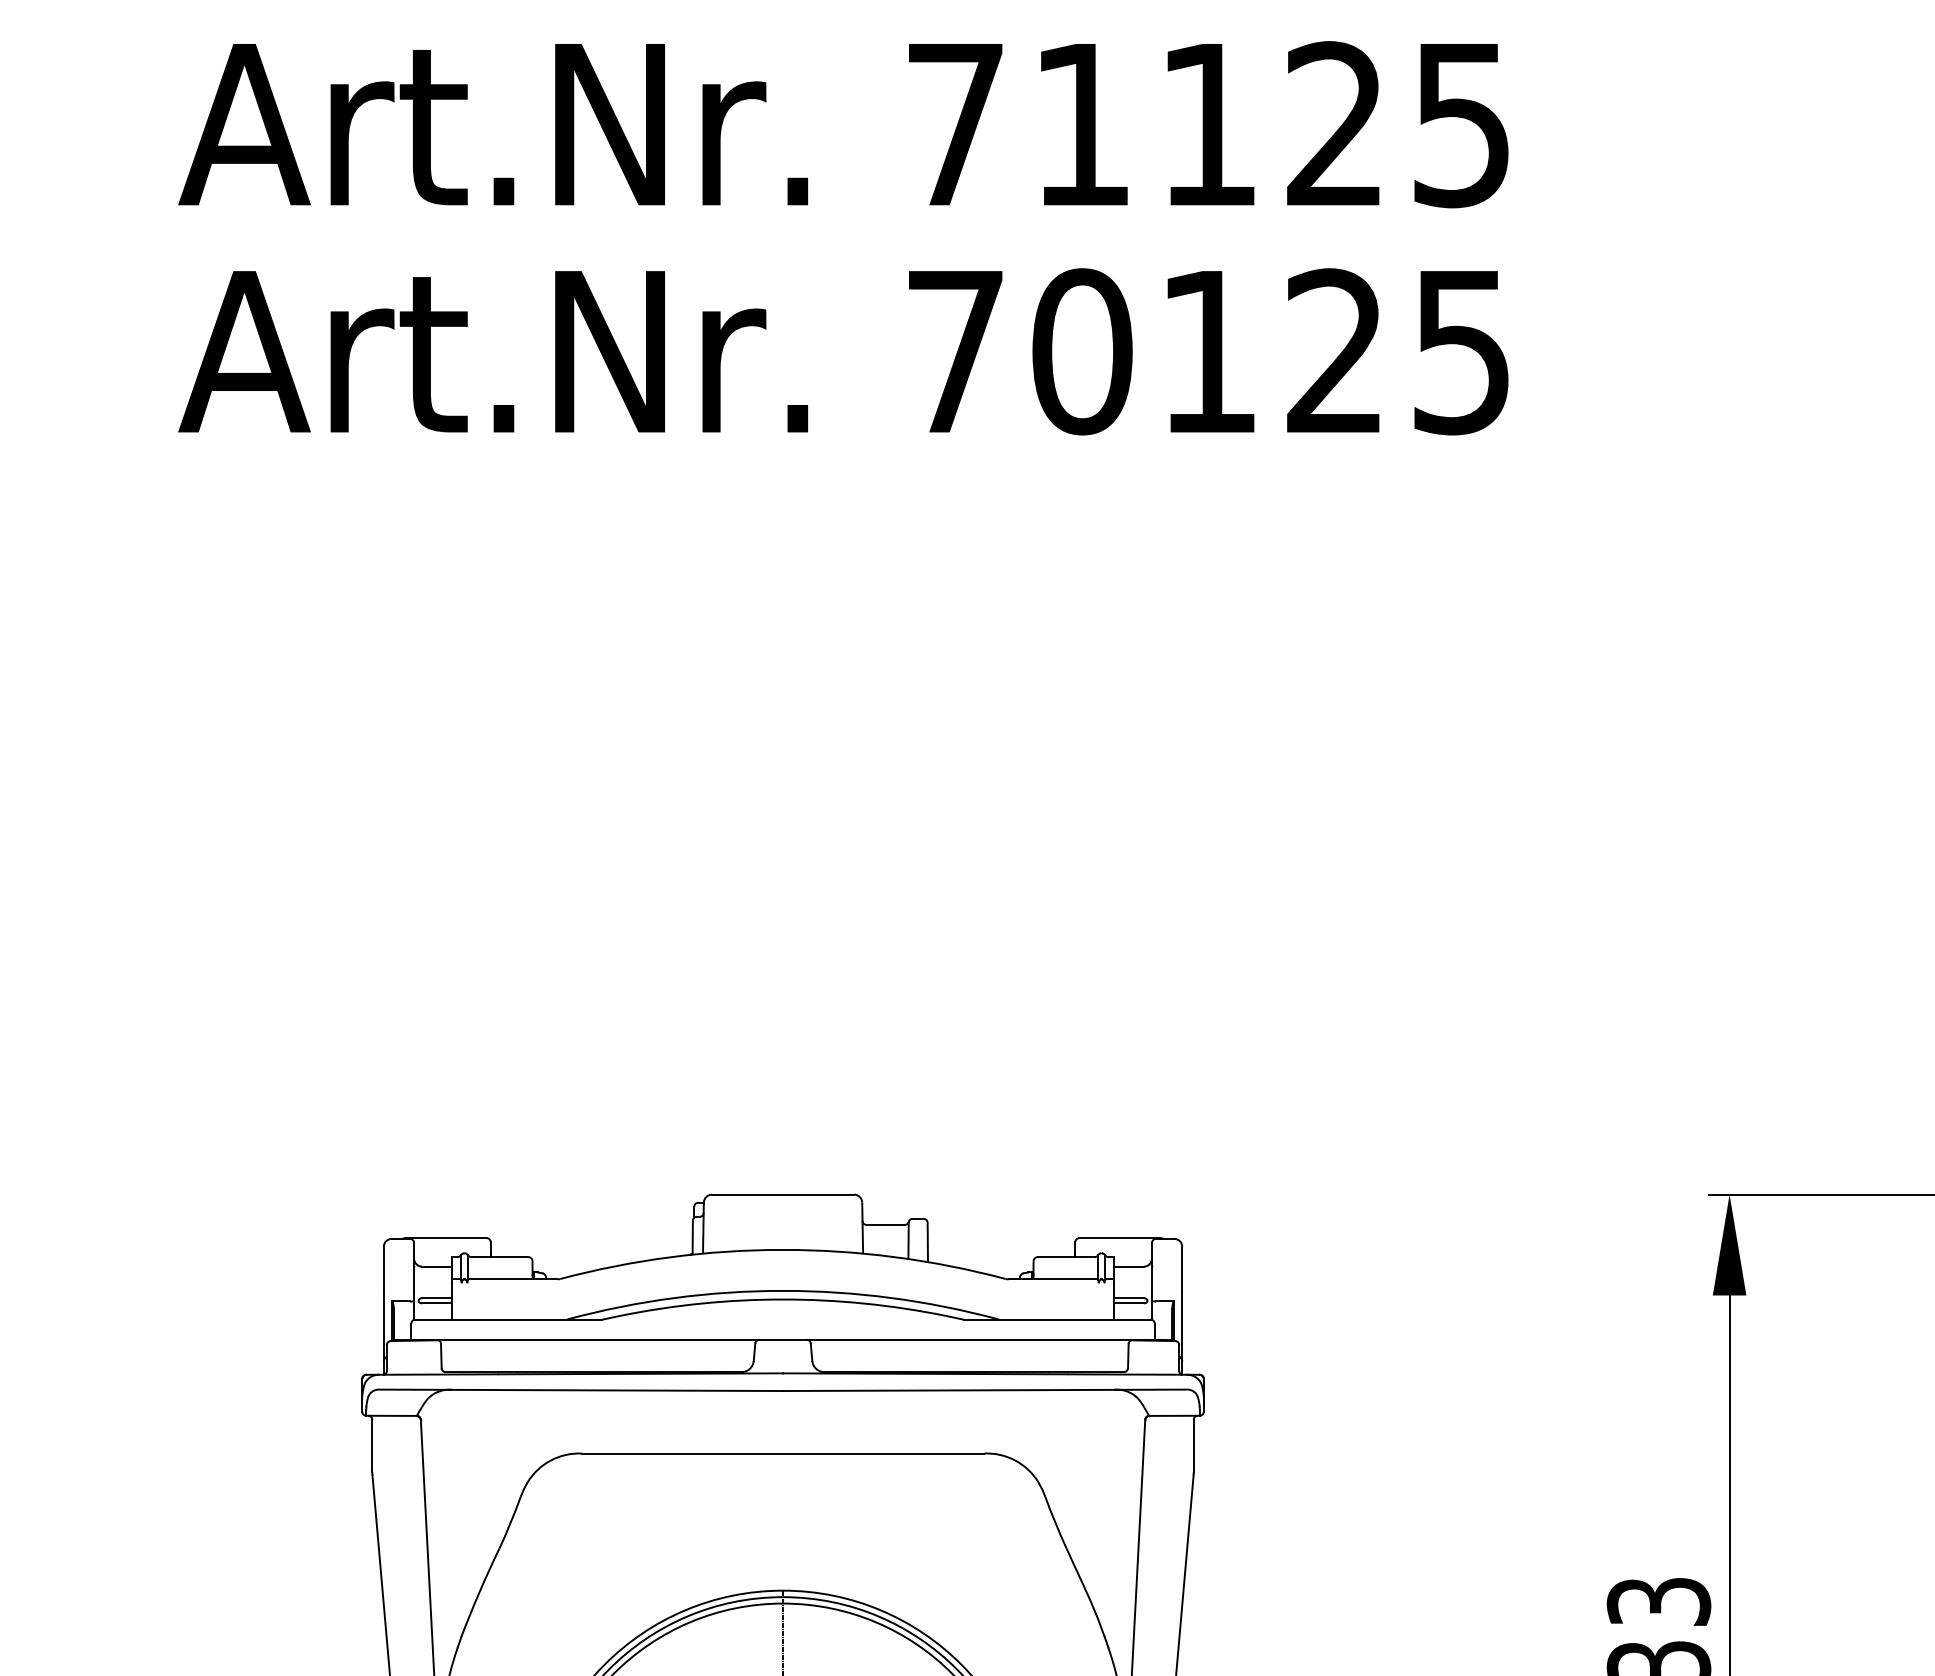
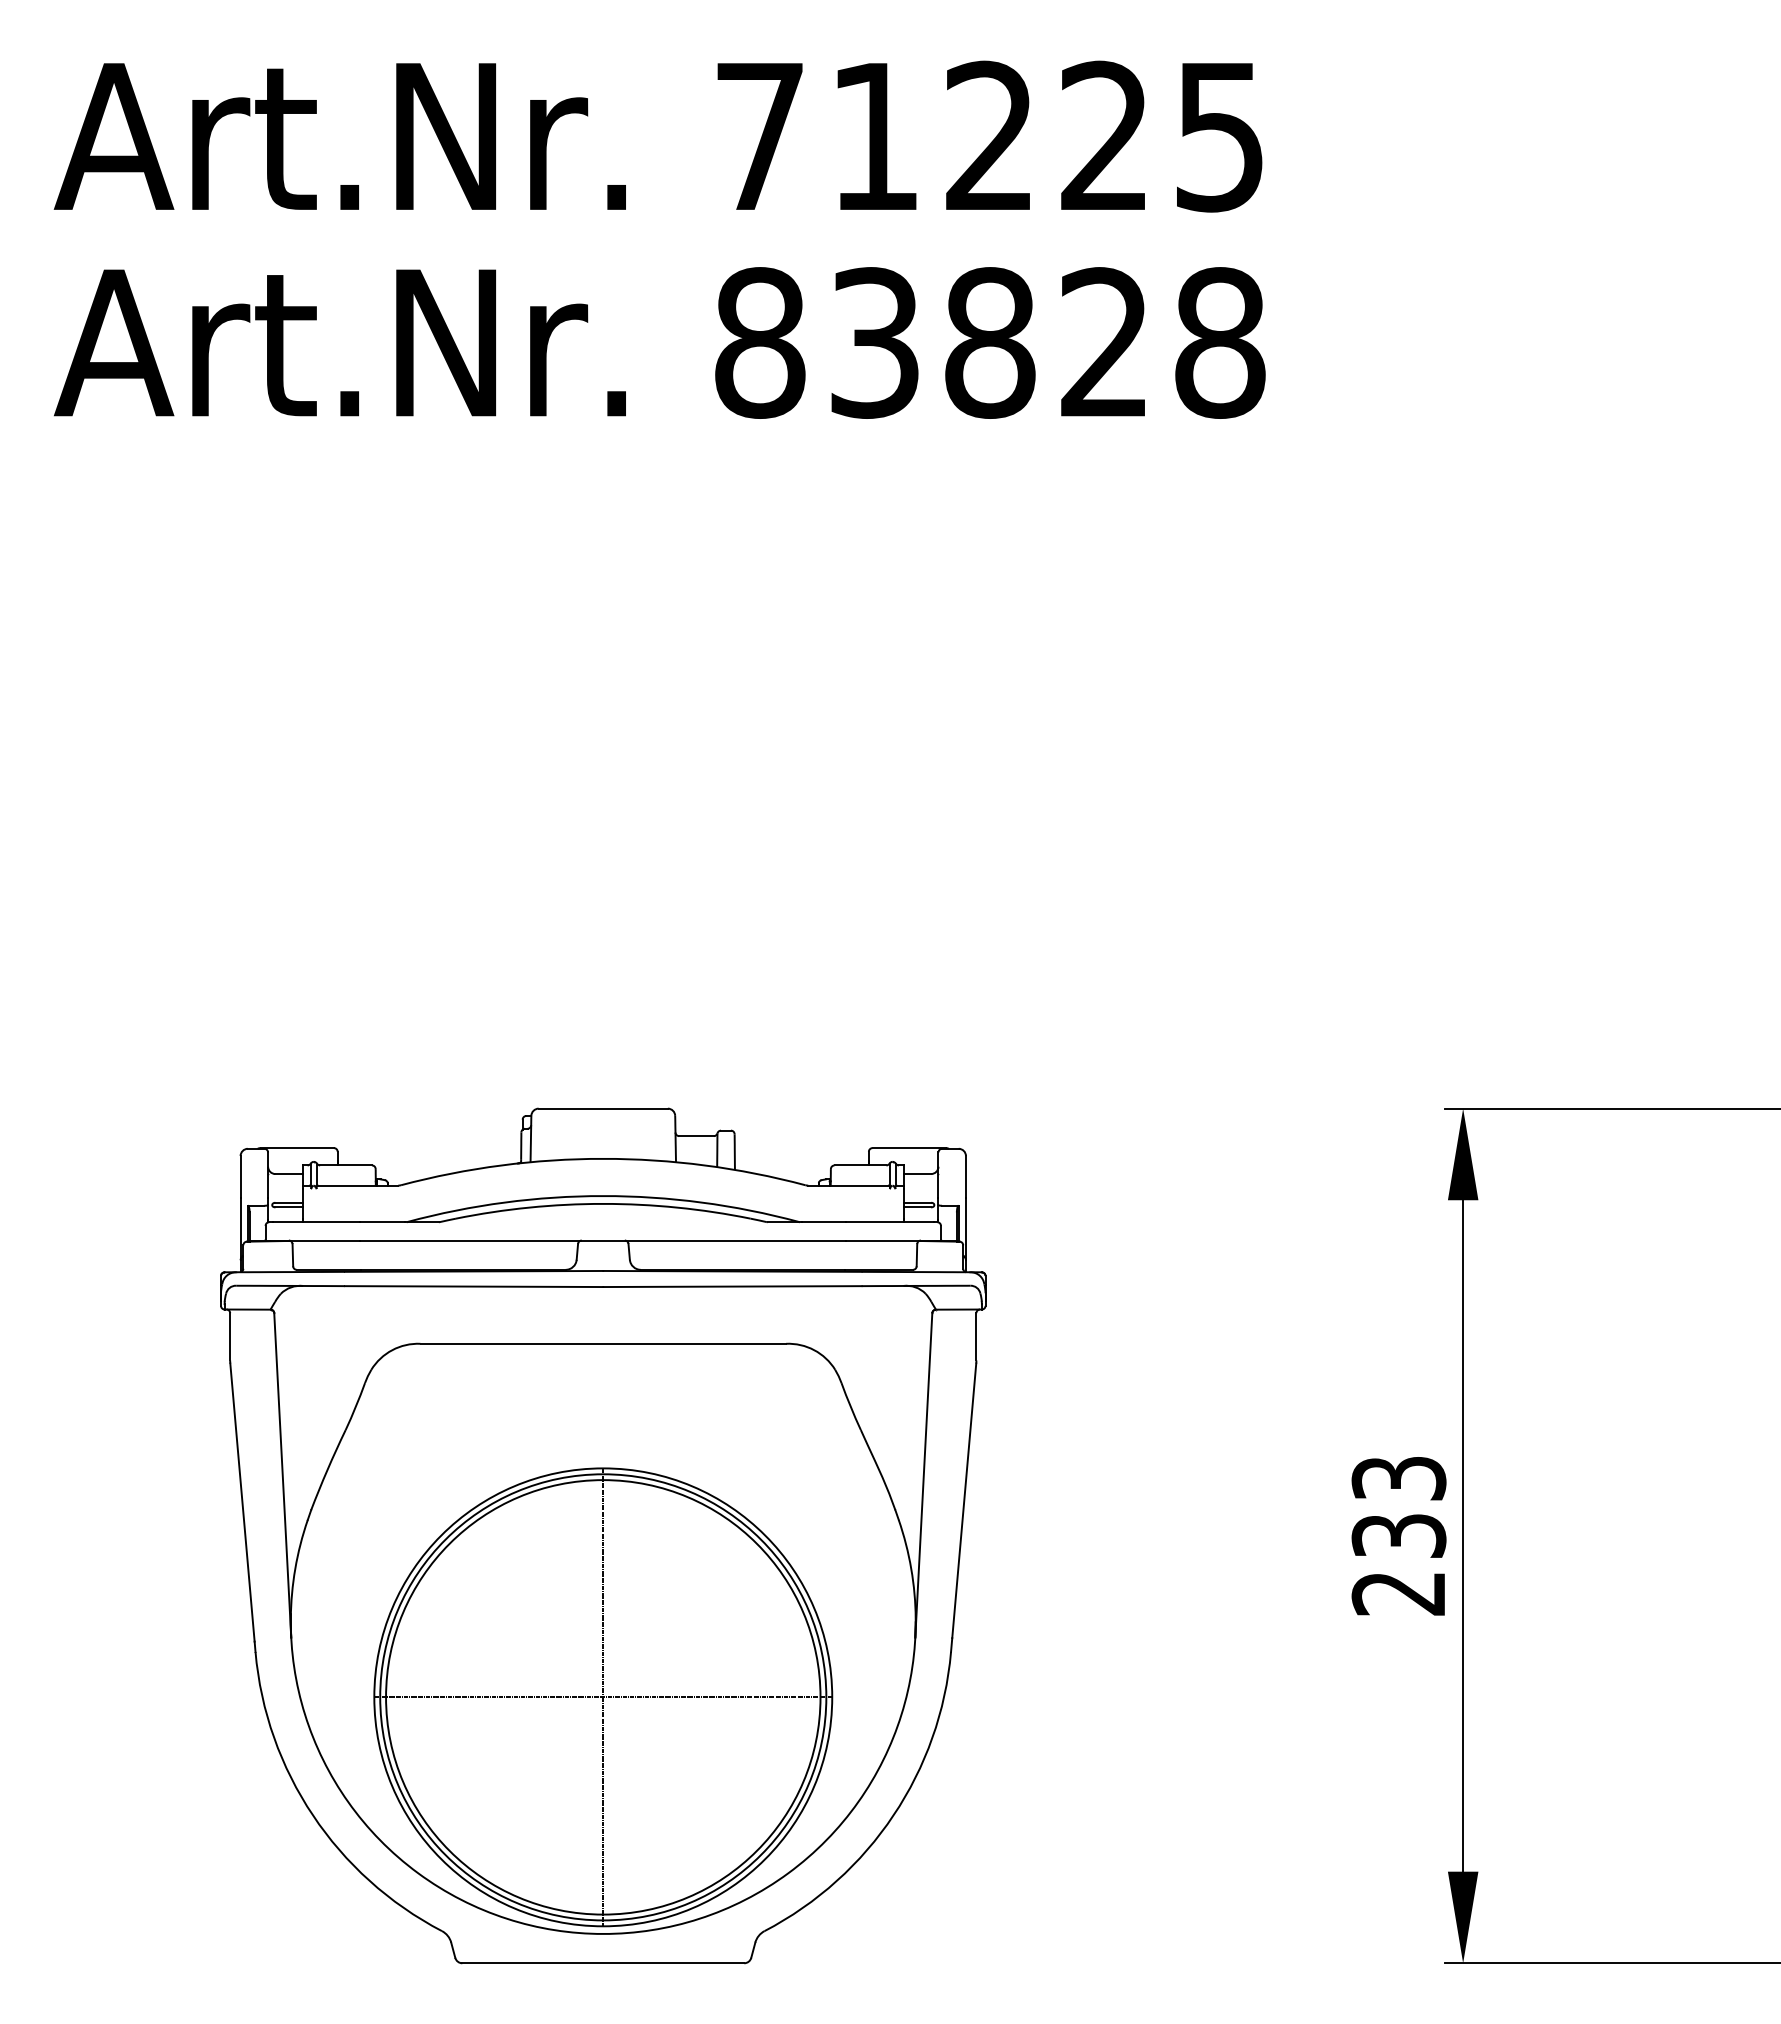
text: (1207, 122) -> (988, 134), 71125 -> 71225
text: (1209, 351) -> (990, 342), 70125 -> 83828

